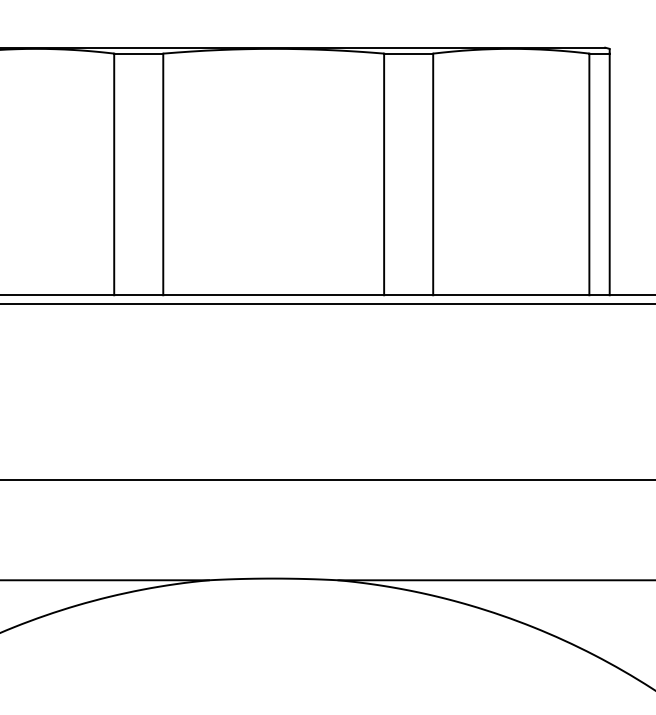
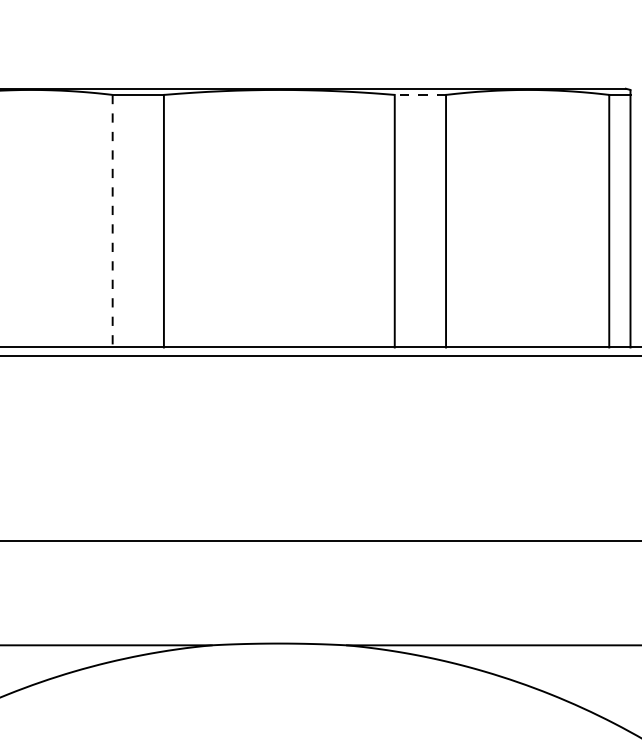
line: (408, 53) -> (420, 94), solid -> dashed
line: (114, 174) -> (112, 221), solid -> dashed

